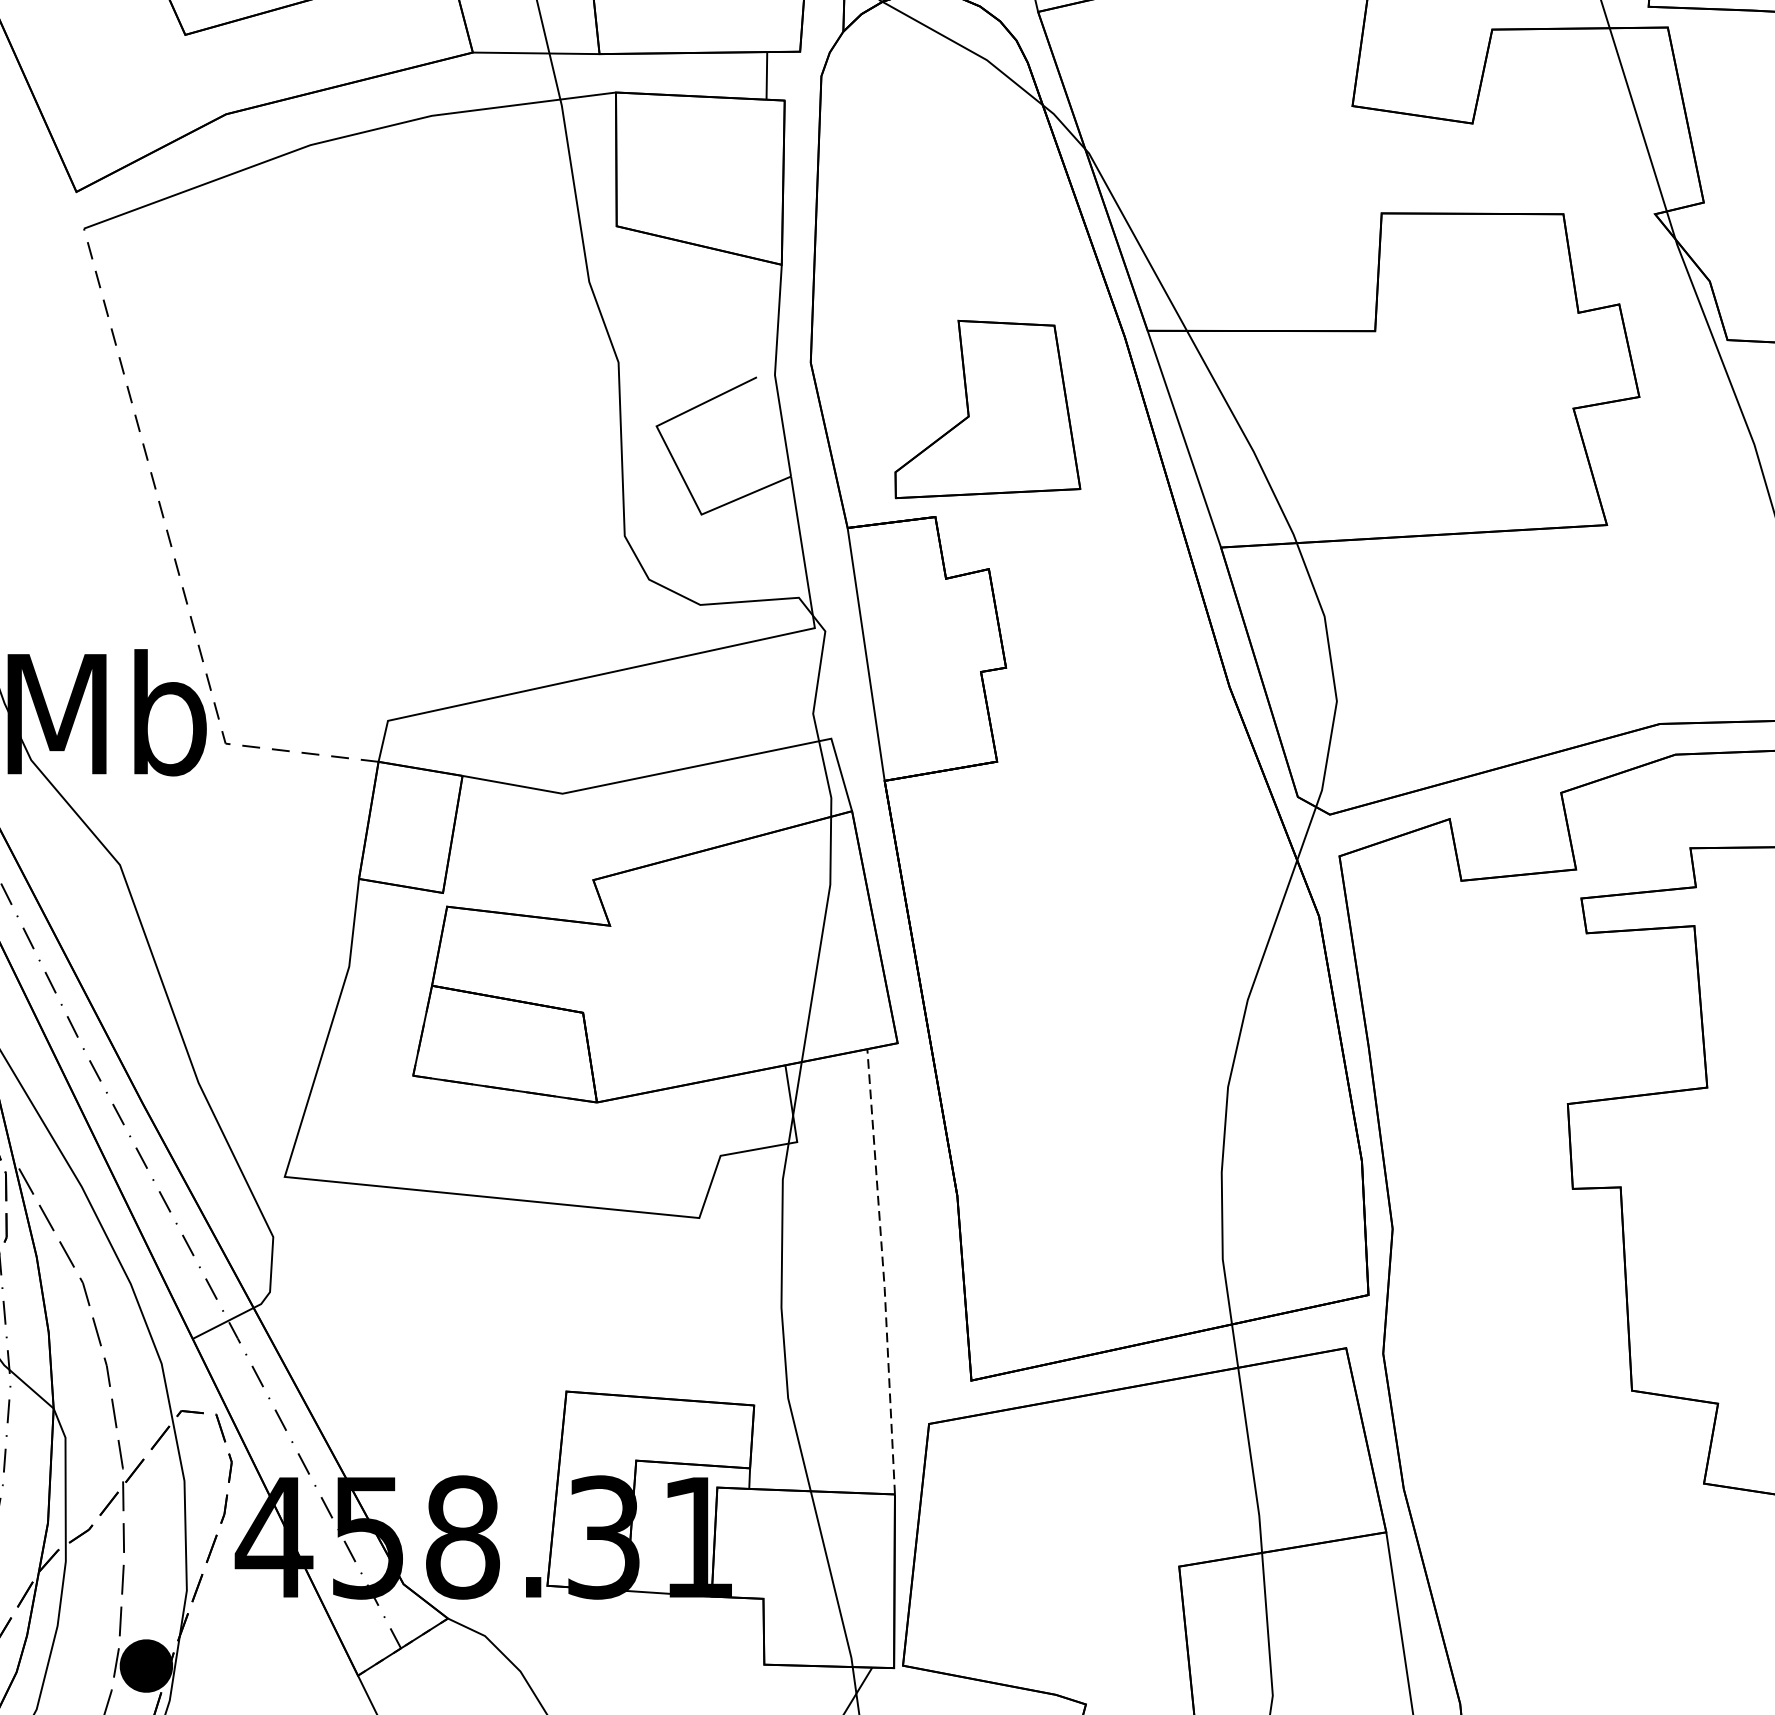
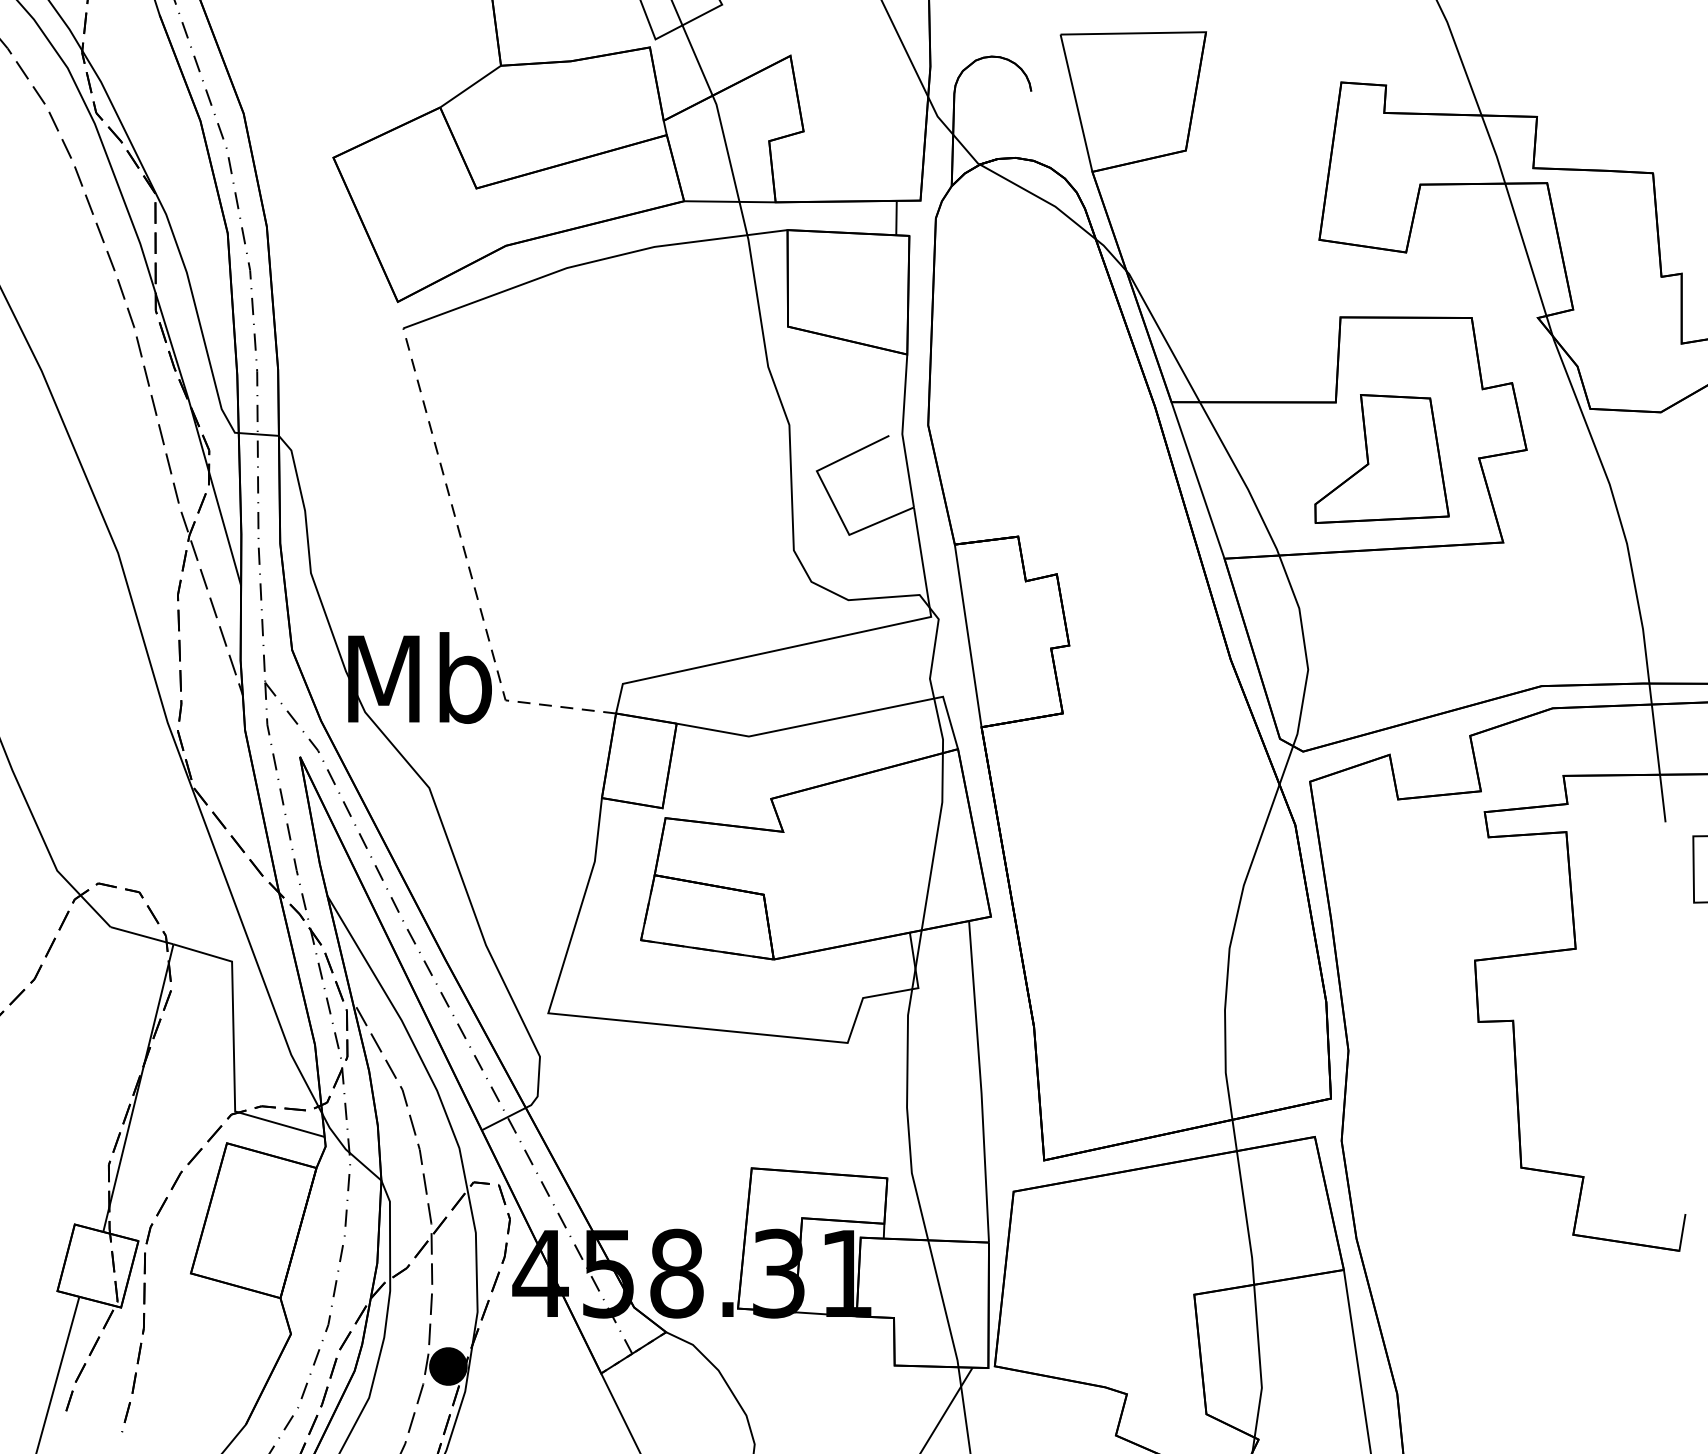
part: (987, 408) -> (1381, 458), moved
line: (883, 1271) -> (980, 1081), dashed -> solid

